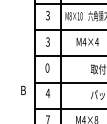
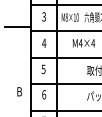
line: (21, 26) -> (17, 27), added
text: (47, 41) -> (43, 42), 3 -> 4
text: (47, 67) -> (43, 68), 0 -> 5
text: (47, 93) -> (43, 94), 4 -> 6

